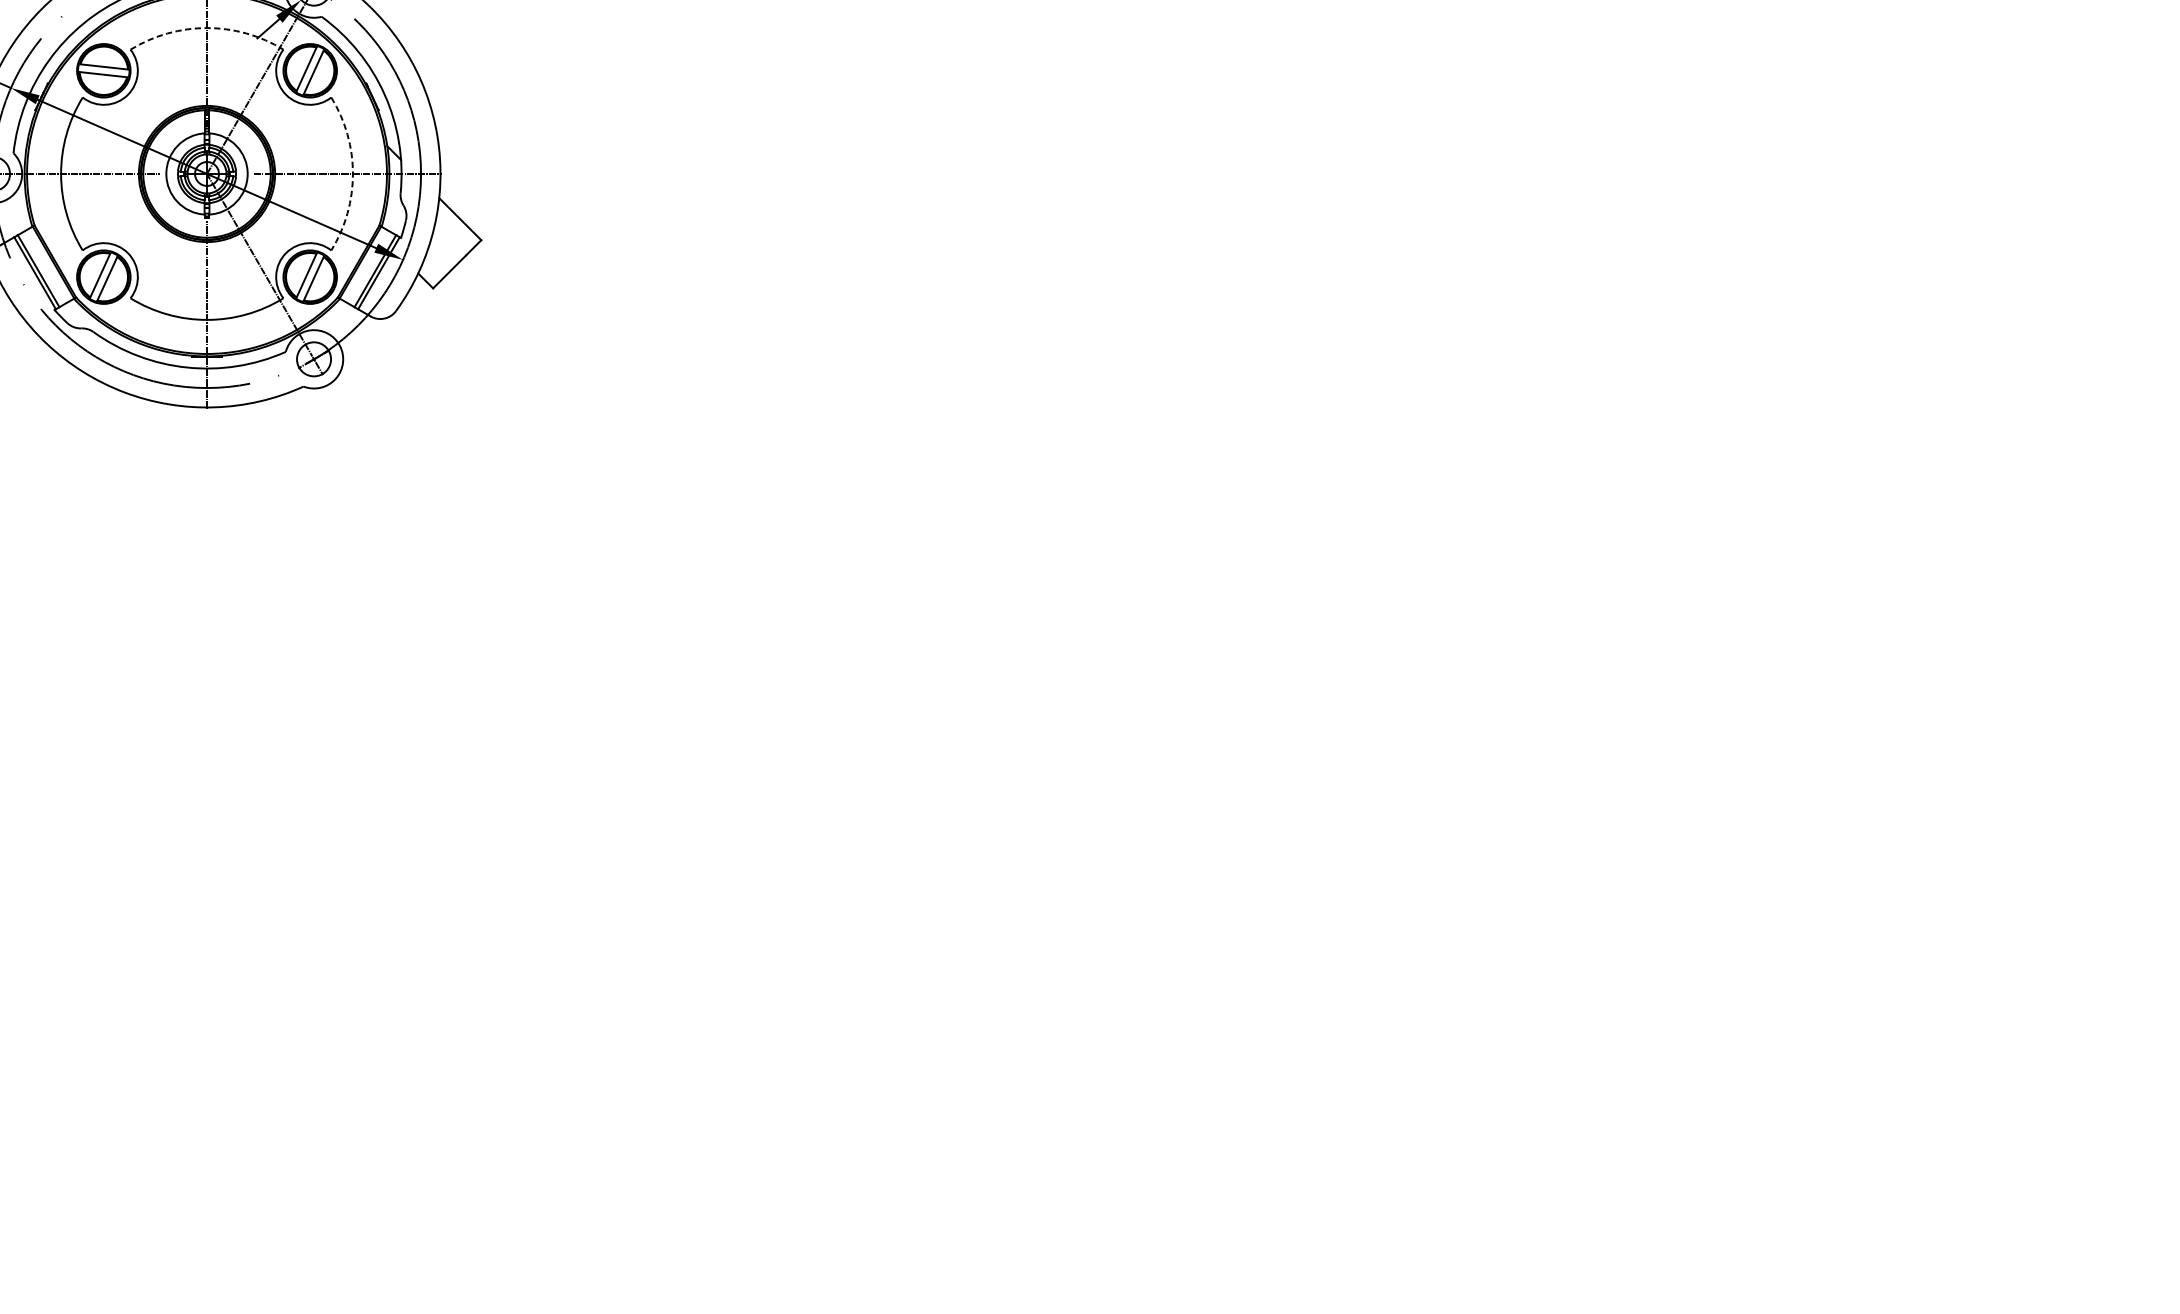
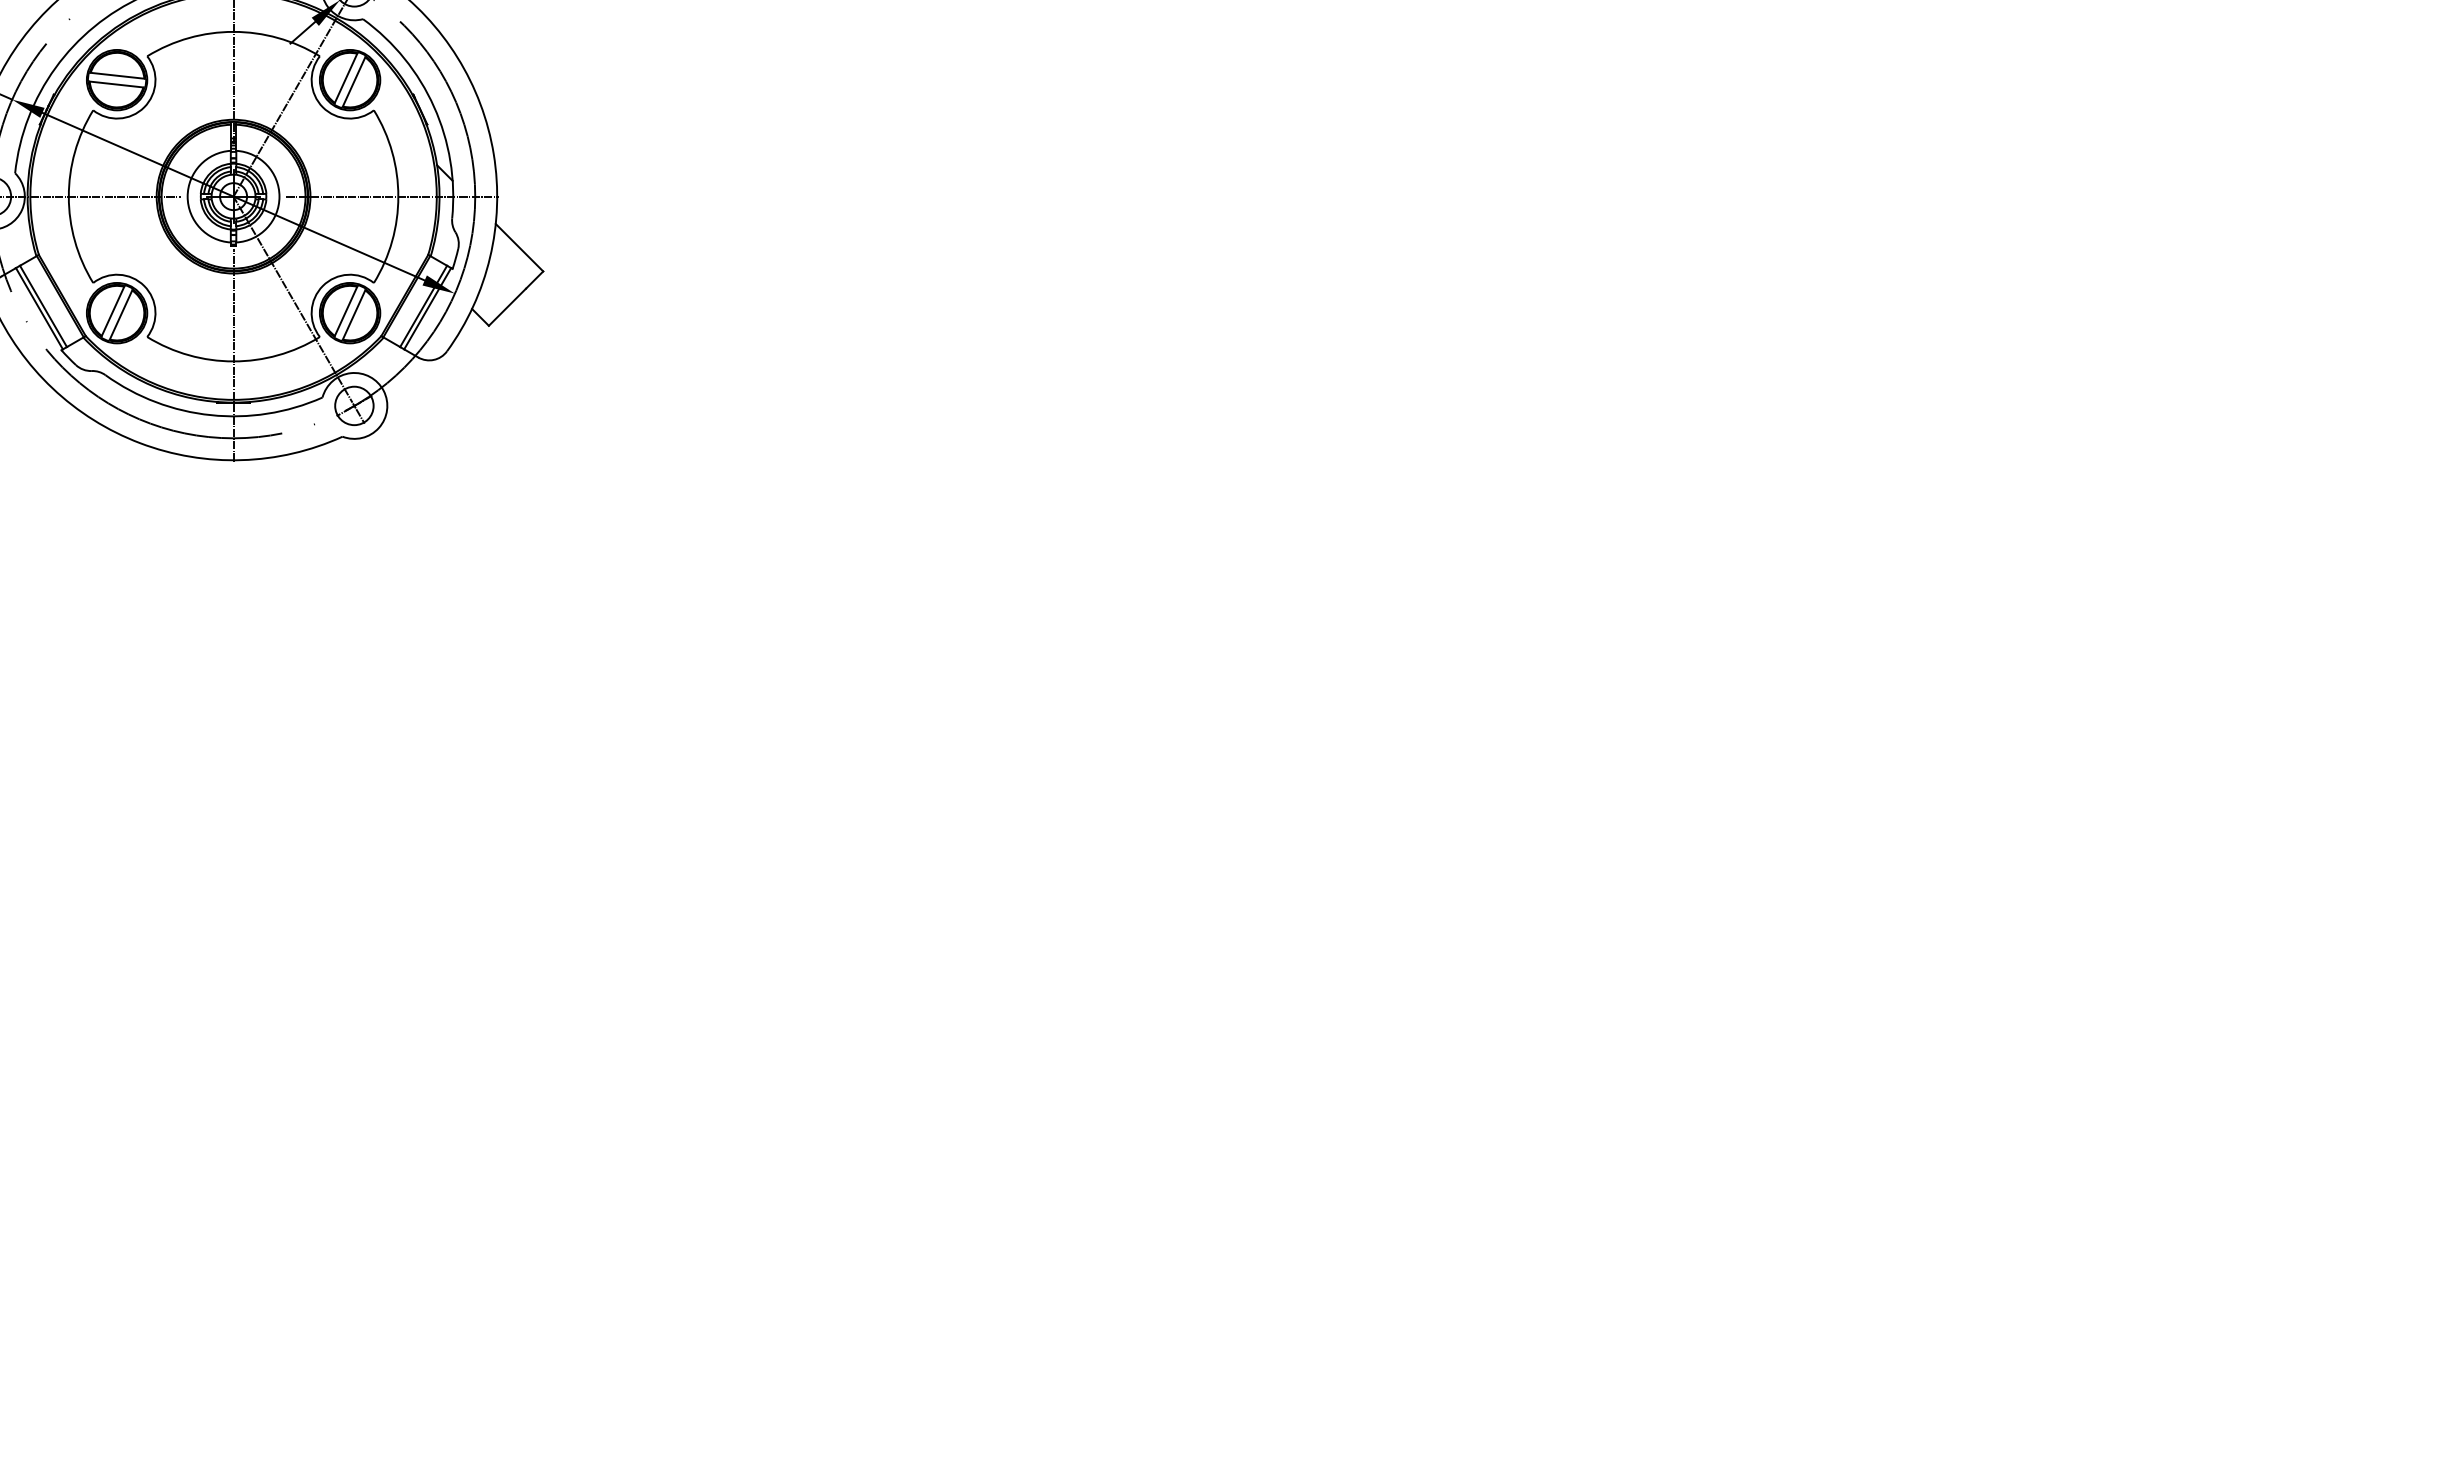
arc: (206, 27) -> (233, 31), dashed -> solid
arc: (353, 173) -> (398, 196), dashed -> solid

